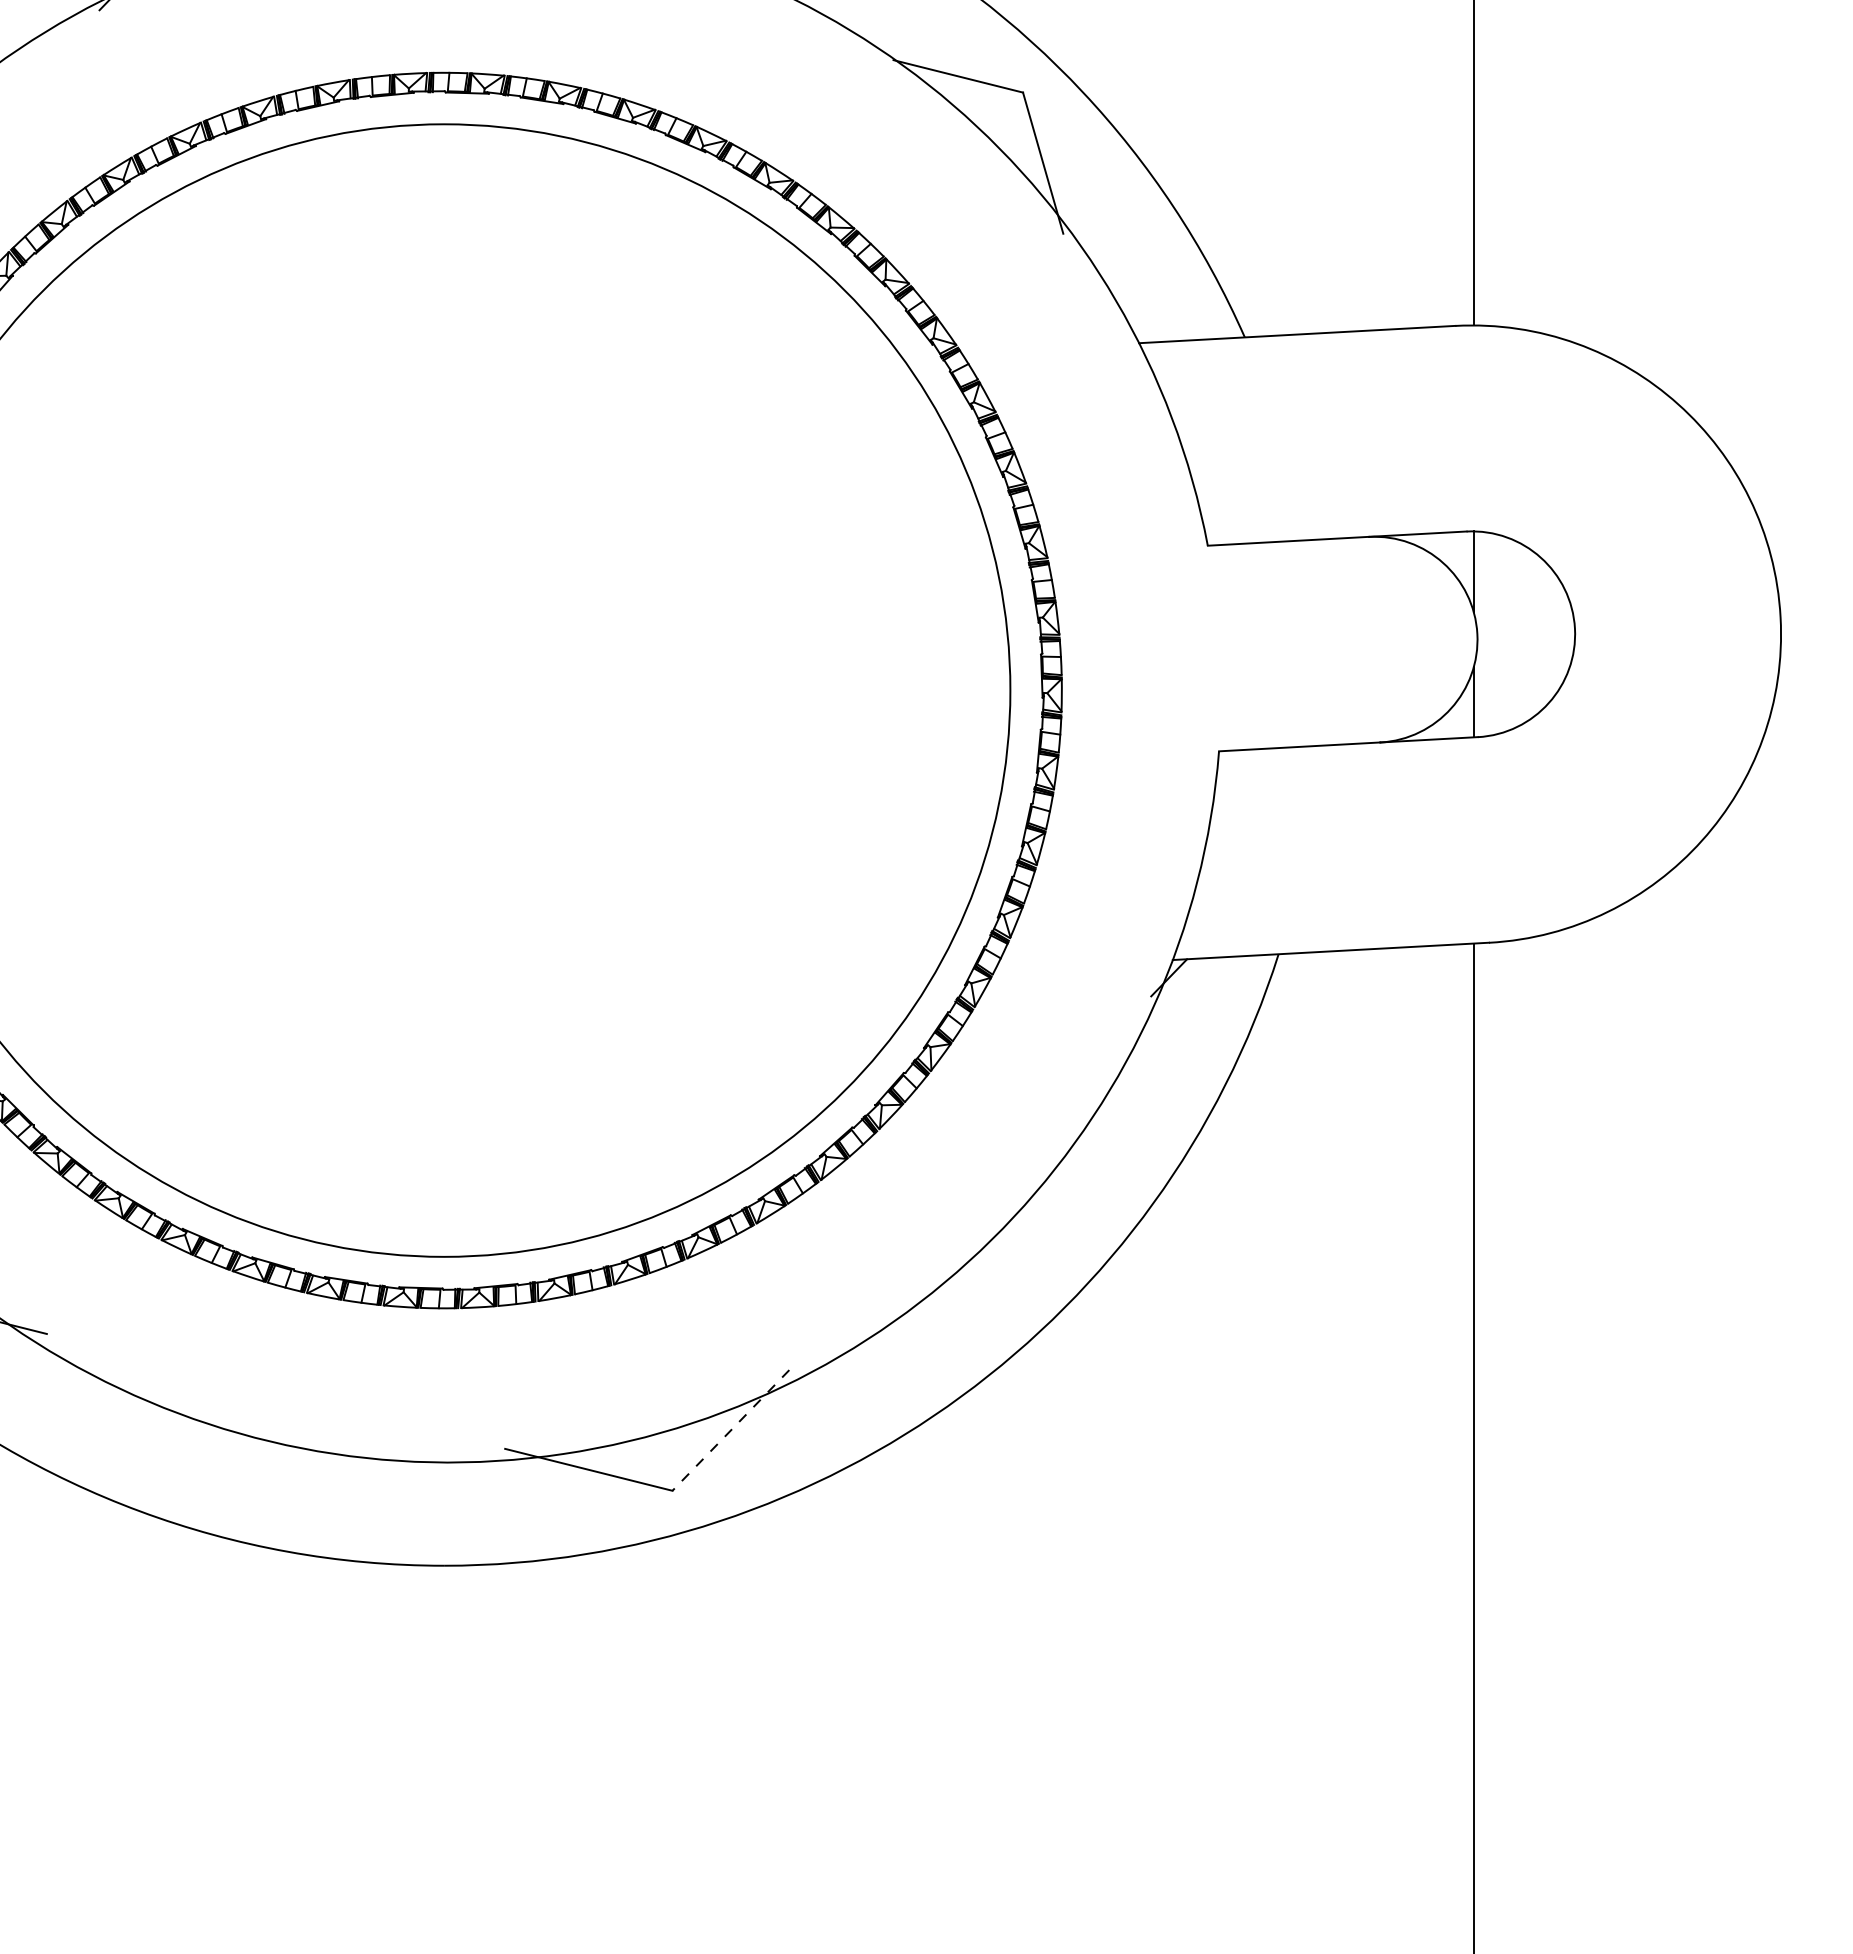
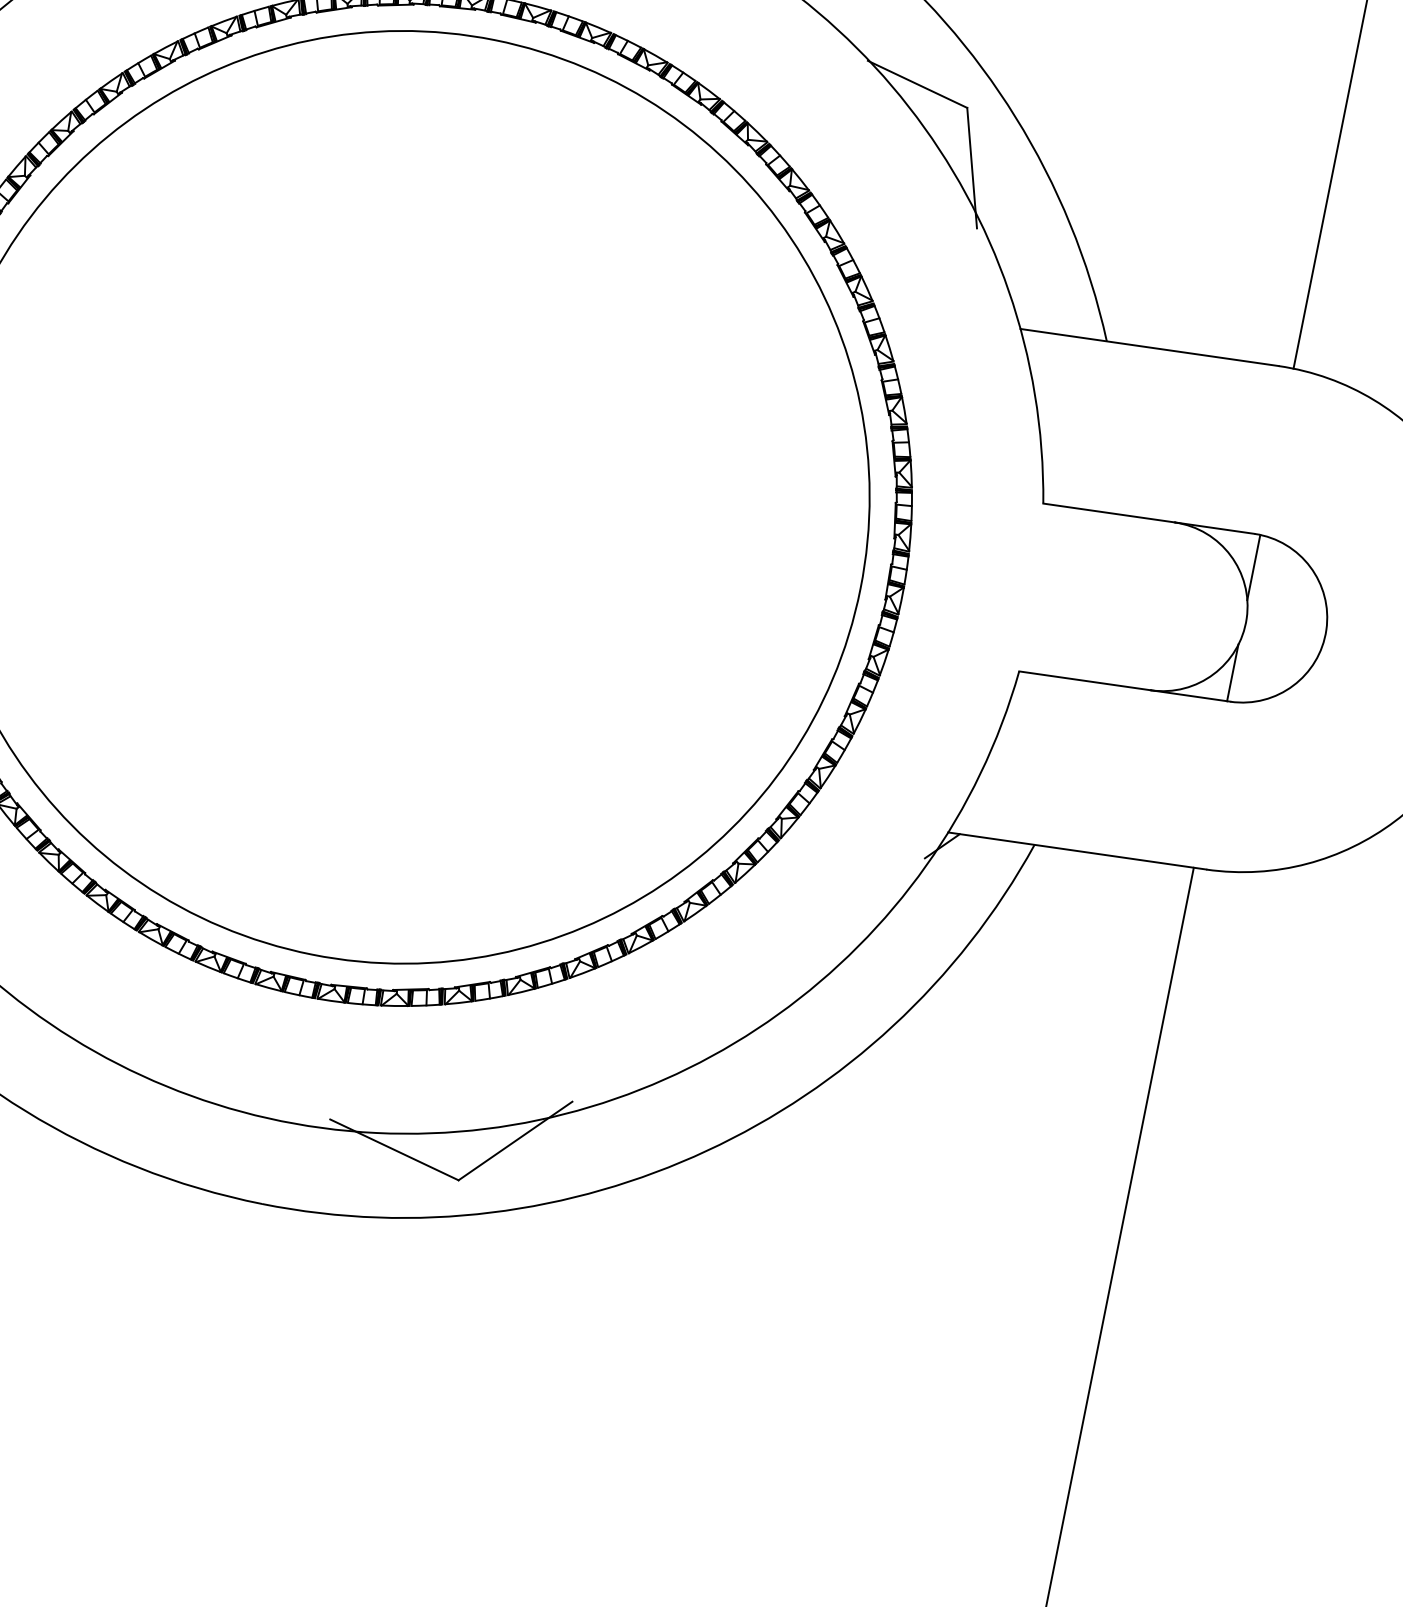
line: (730, 1430) -> (515, 1140), dashed -> solid

